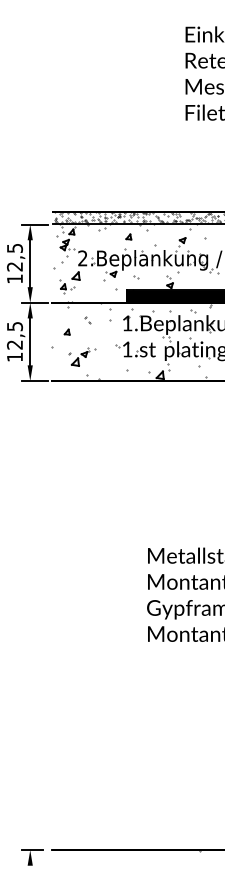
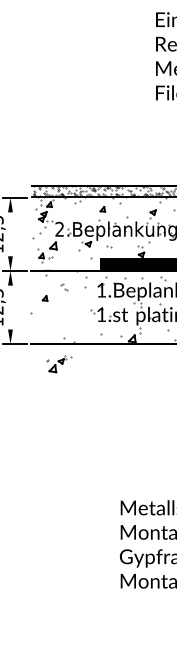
line: (30, 263) -> (10, 234), removed
line: (30, 341) -> (10, 307), removed
part: (82, 356) -> (59, 363), moved

